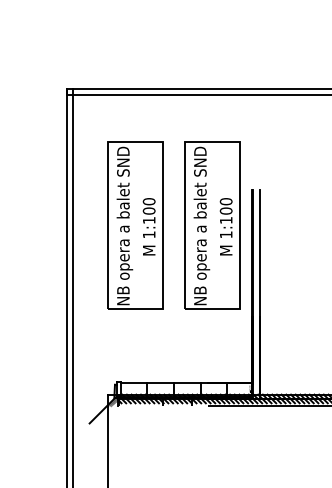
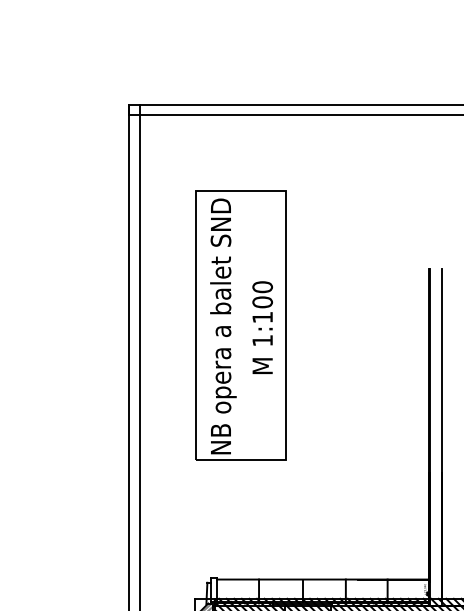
part: (212, 225) -> (364, 325), removed

